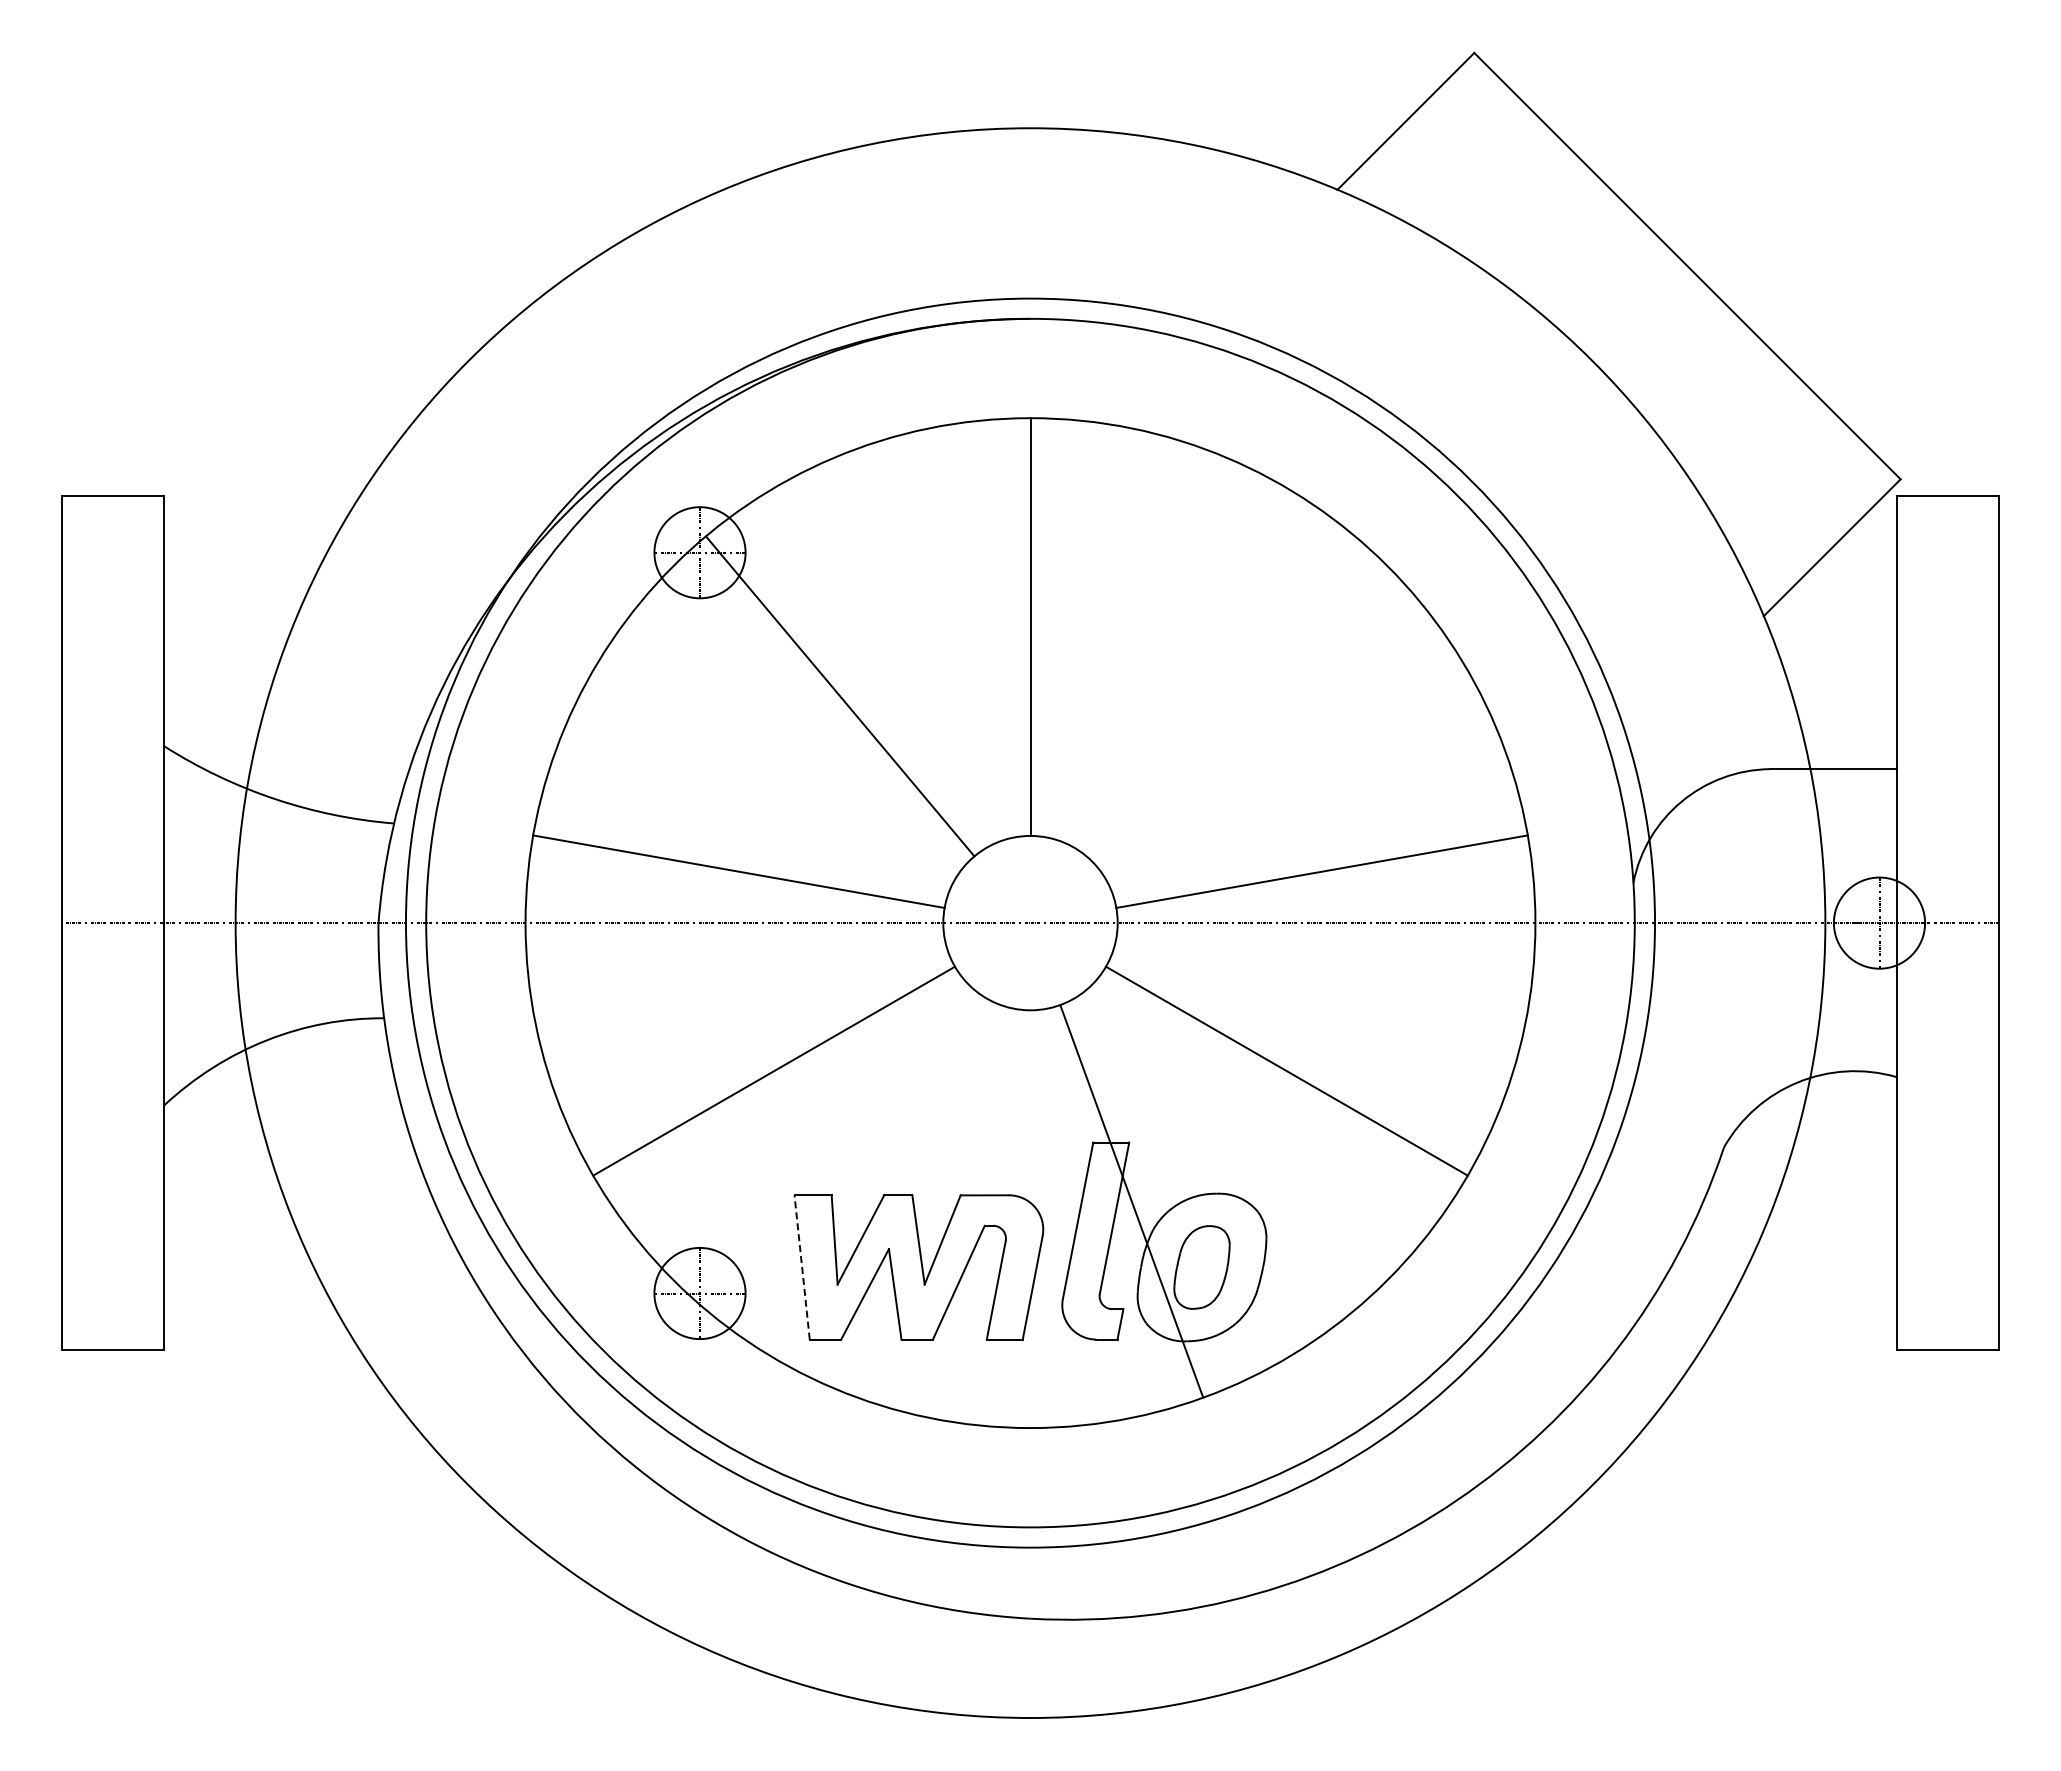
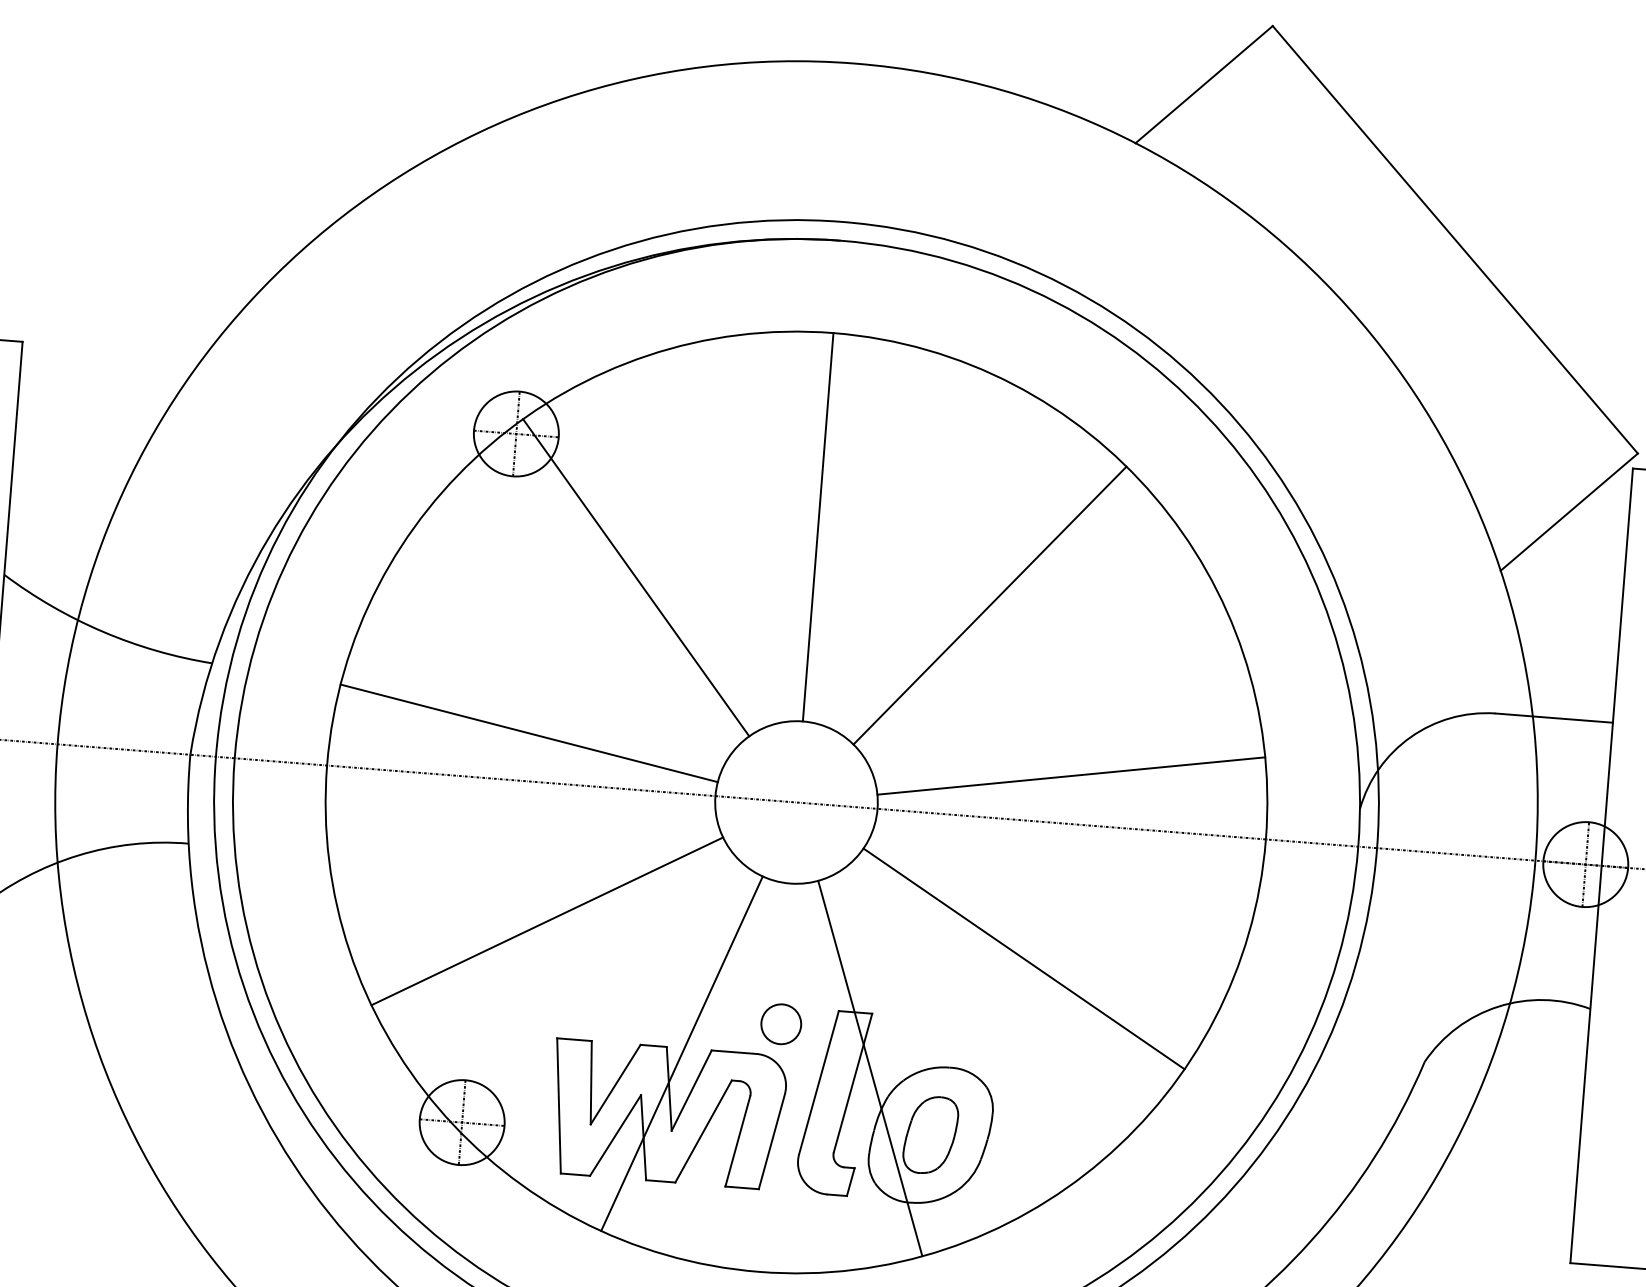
line: (1220, 696) -> (989, 605), added
circle: (1032, 1161) -> (780, 1024), added
line: (928, 1201) -> (681, 1053), added
line: (802, 1267) -> (559, 1105), dashed -> solid

